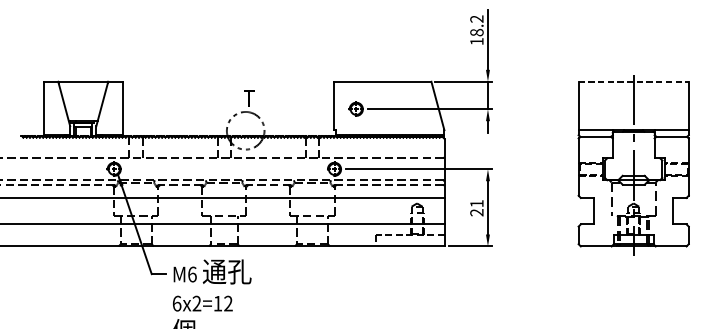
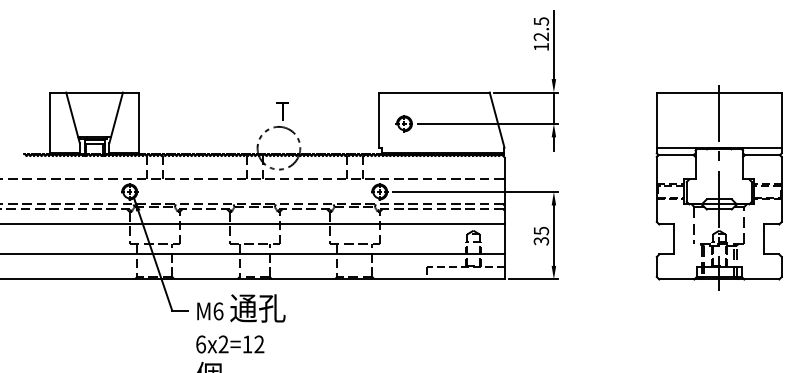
text: (477, 26) -> (541, 29), 18.2 -> 12.5
line: (633, 81) -> (719, 92), dashed -> solid
text: (477, 207) -> (541, 235), 21 -> 35

